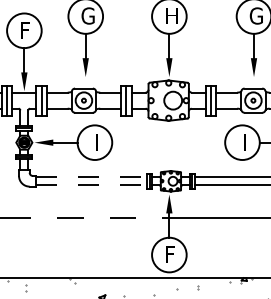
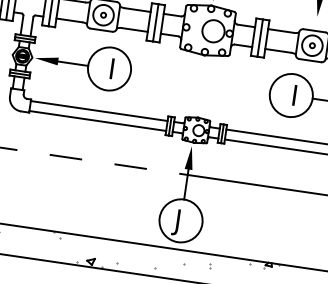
line: (92, 177) -> (100, 111), dashed -> solid
line: (92, 185) -> (98, 121), dashed -> solid
text: (168, 256) -> (179, 222), F -> J

